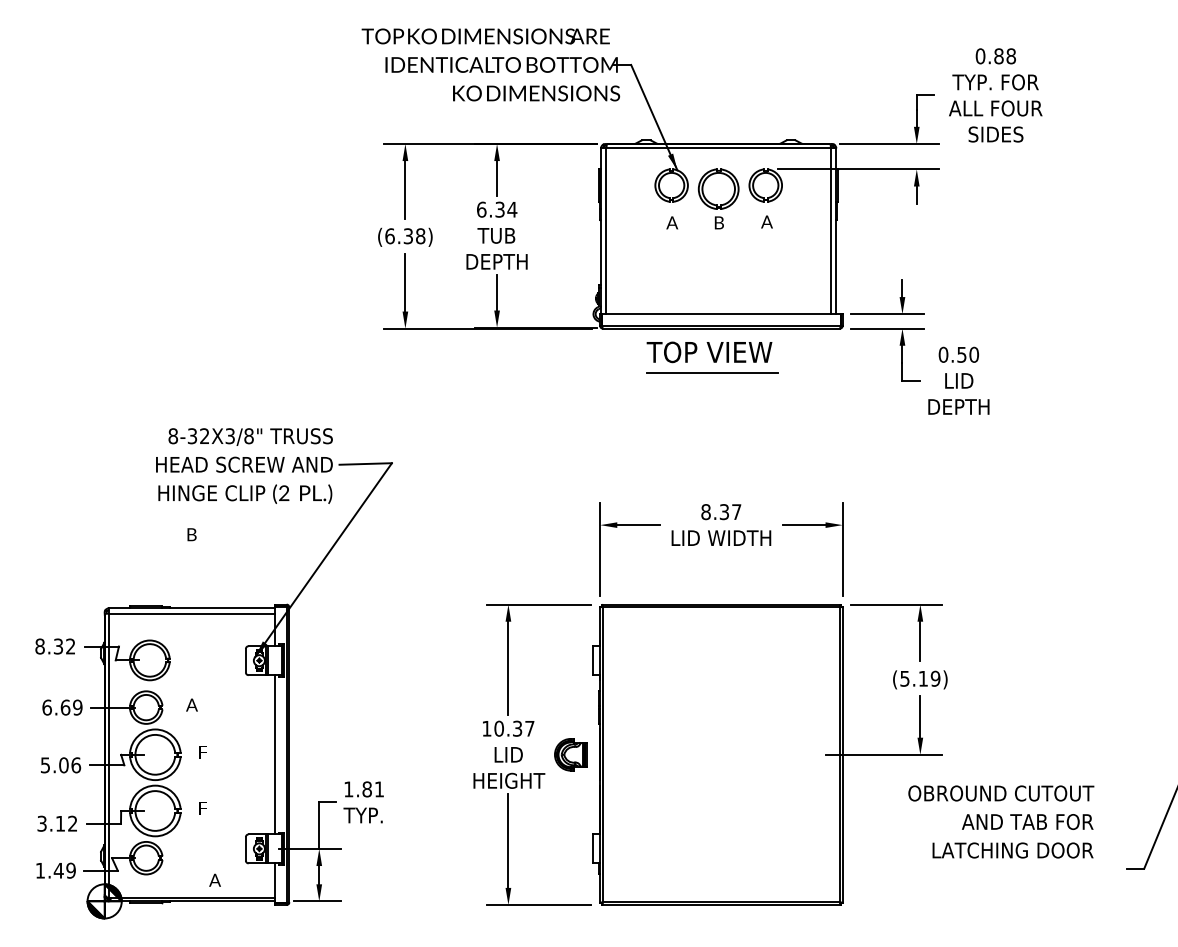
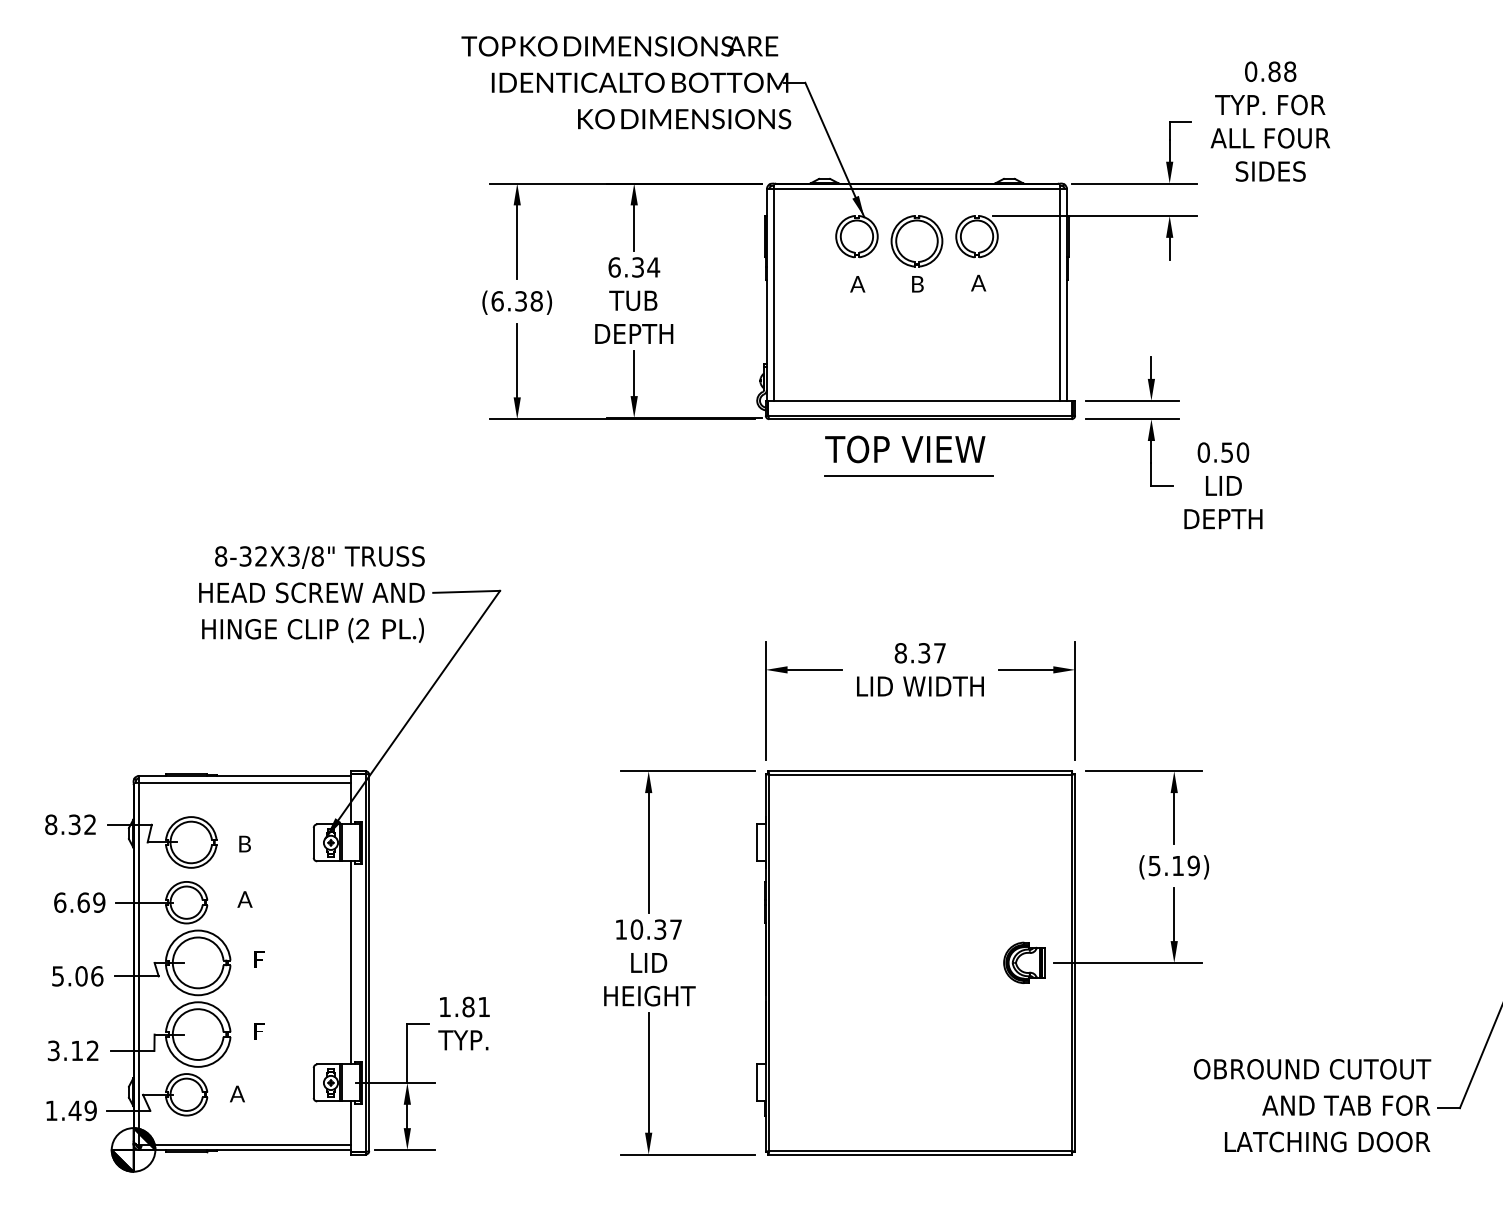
text: (191, 534) -> (244, 843), moved
part: (570, 754) -> (1024, 962), moved
text: (1001, 821) -> (1312, 1105), moved
text: (215, 879) -> (237, 1093), moved

